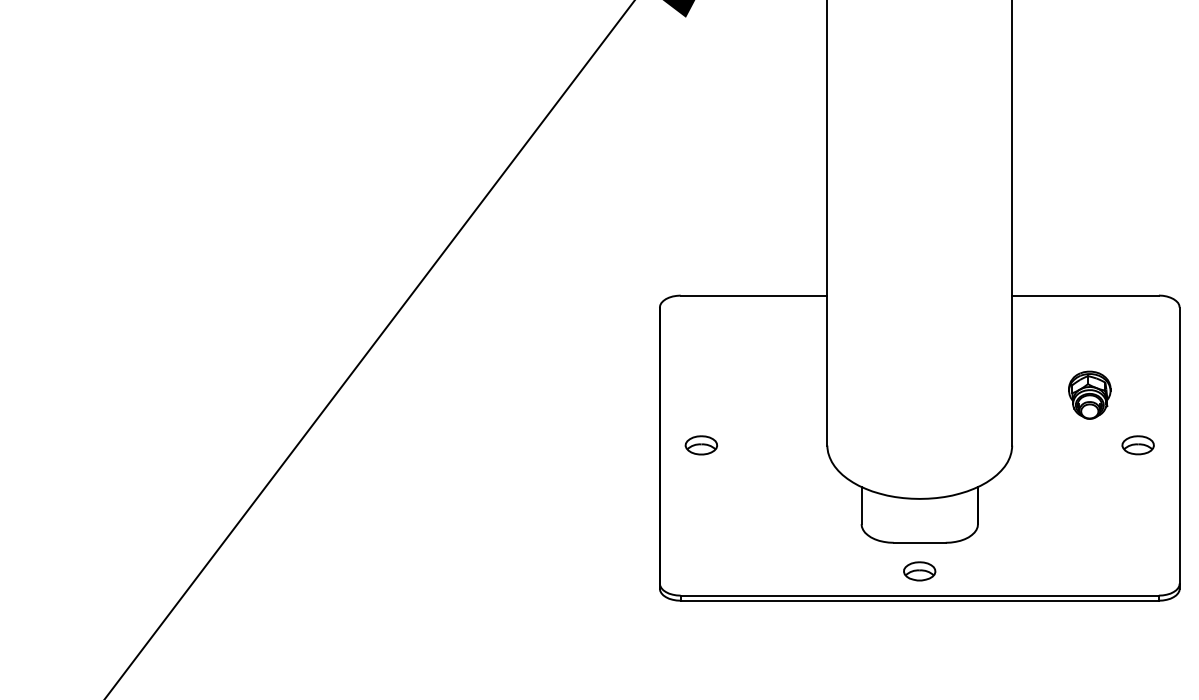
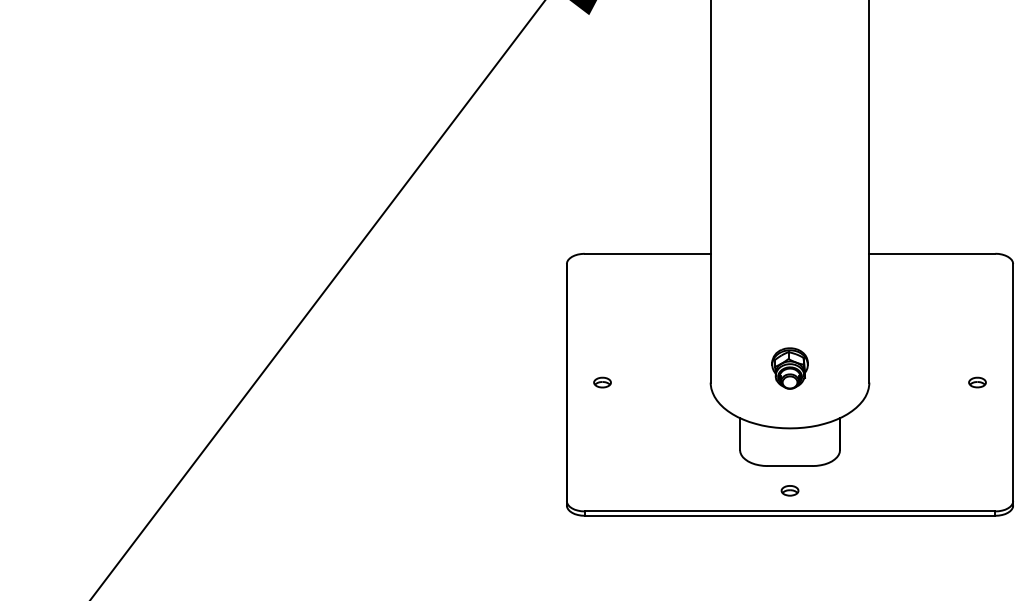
part: (1089, 394) -> (789, 367), moved
part: (701, 445) -> (602, 382), size x0.62
part: (1137, 445) -> (976, 382), size x0.62
part: (919, 571) -> (789, 490), size x0.62

